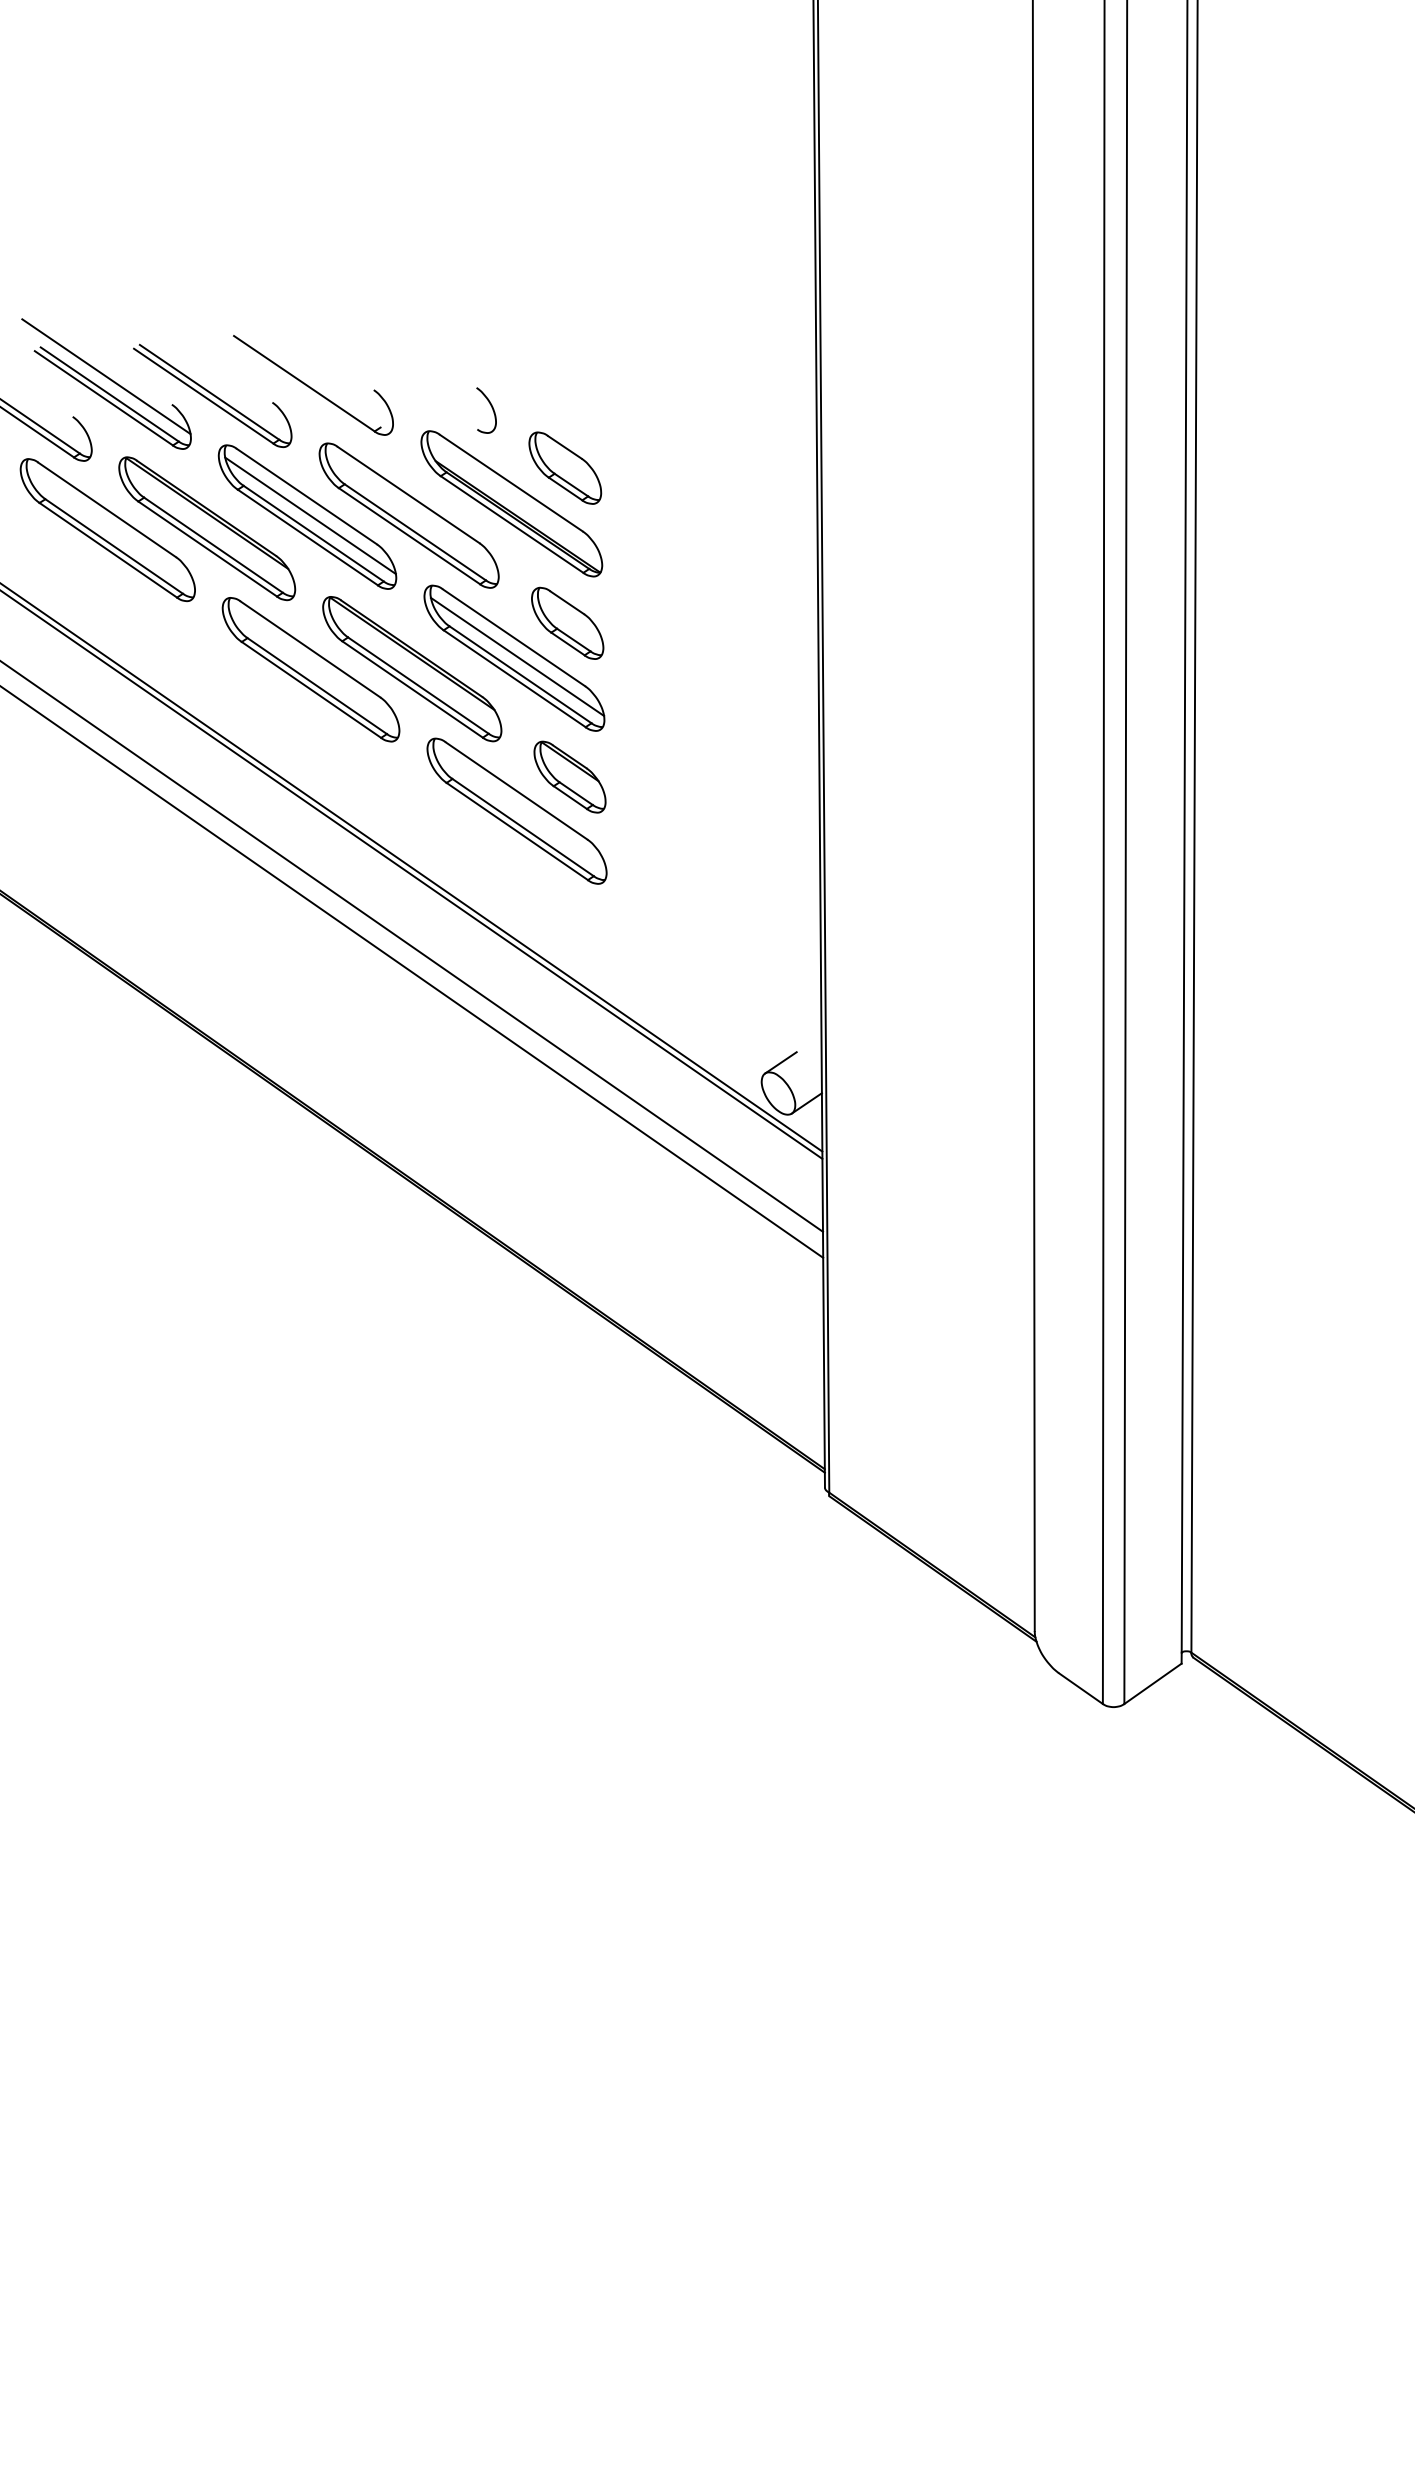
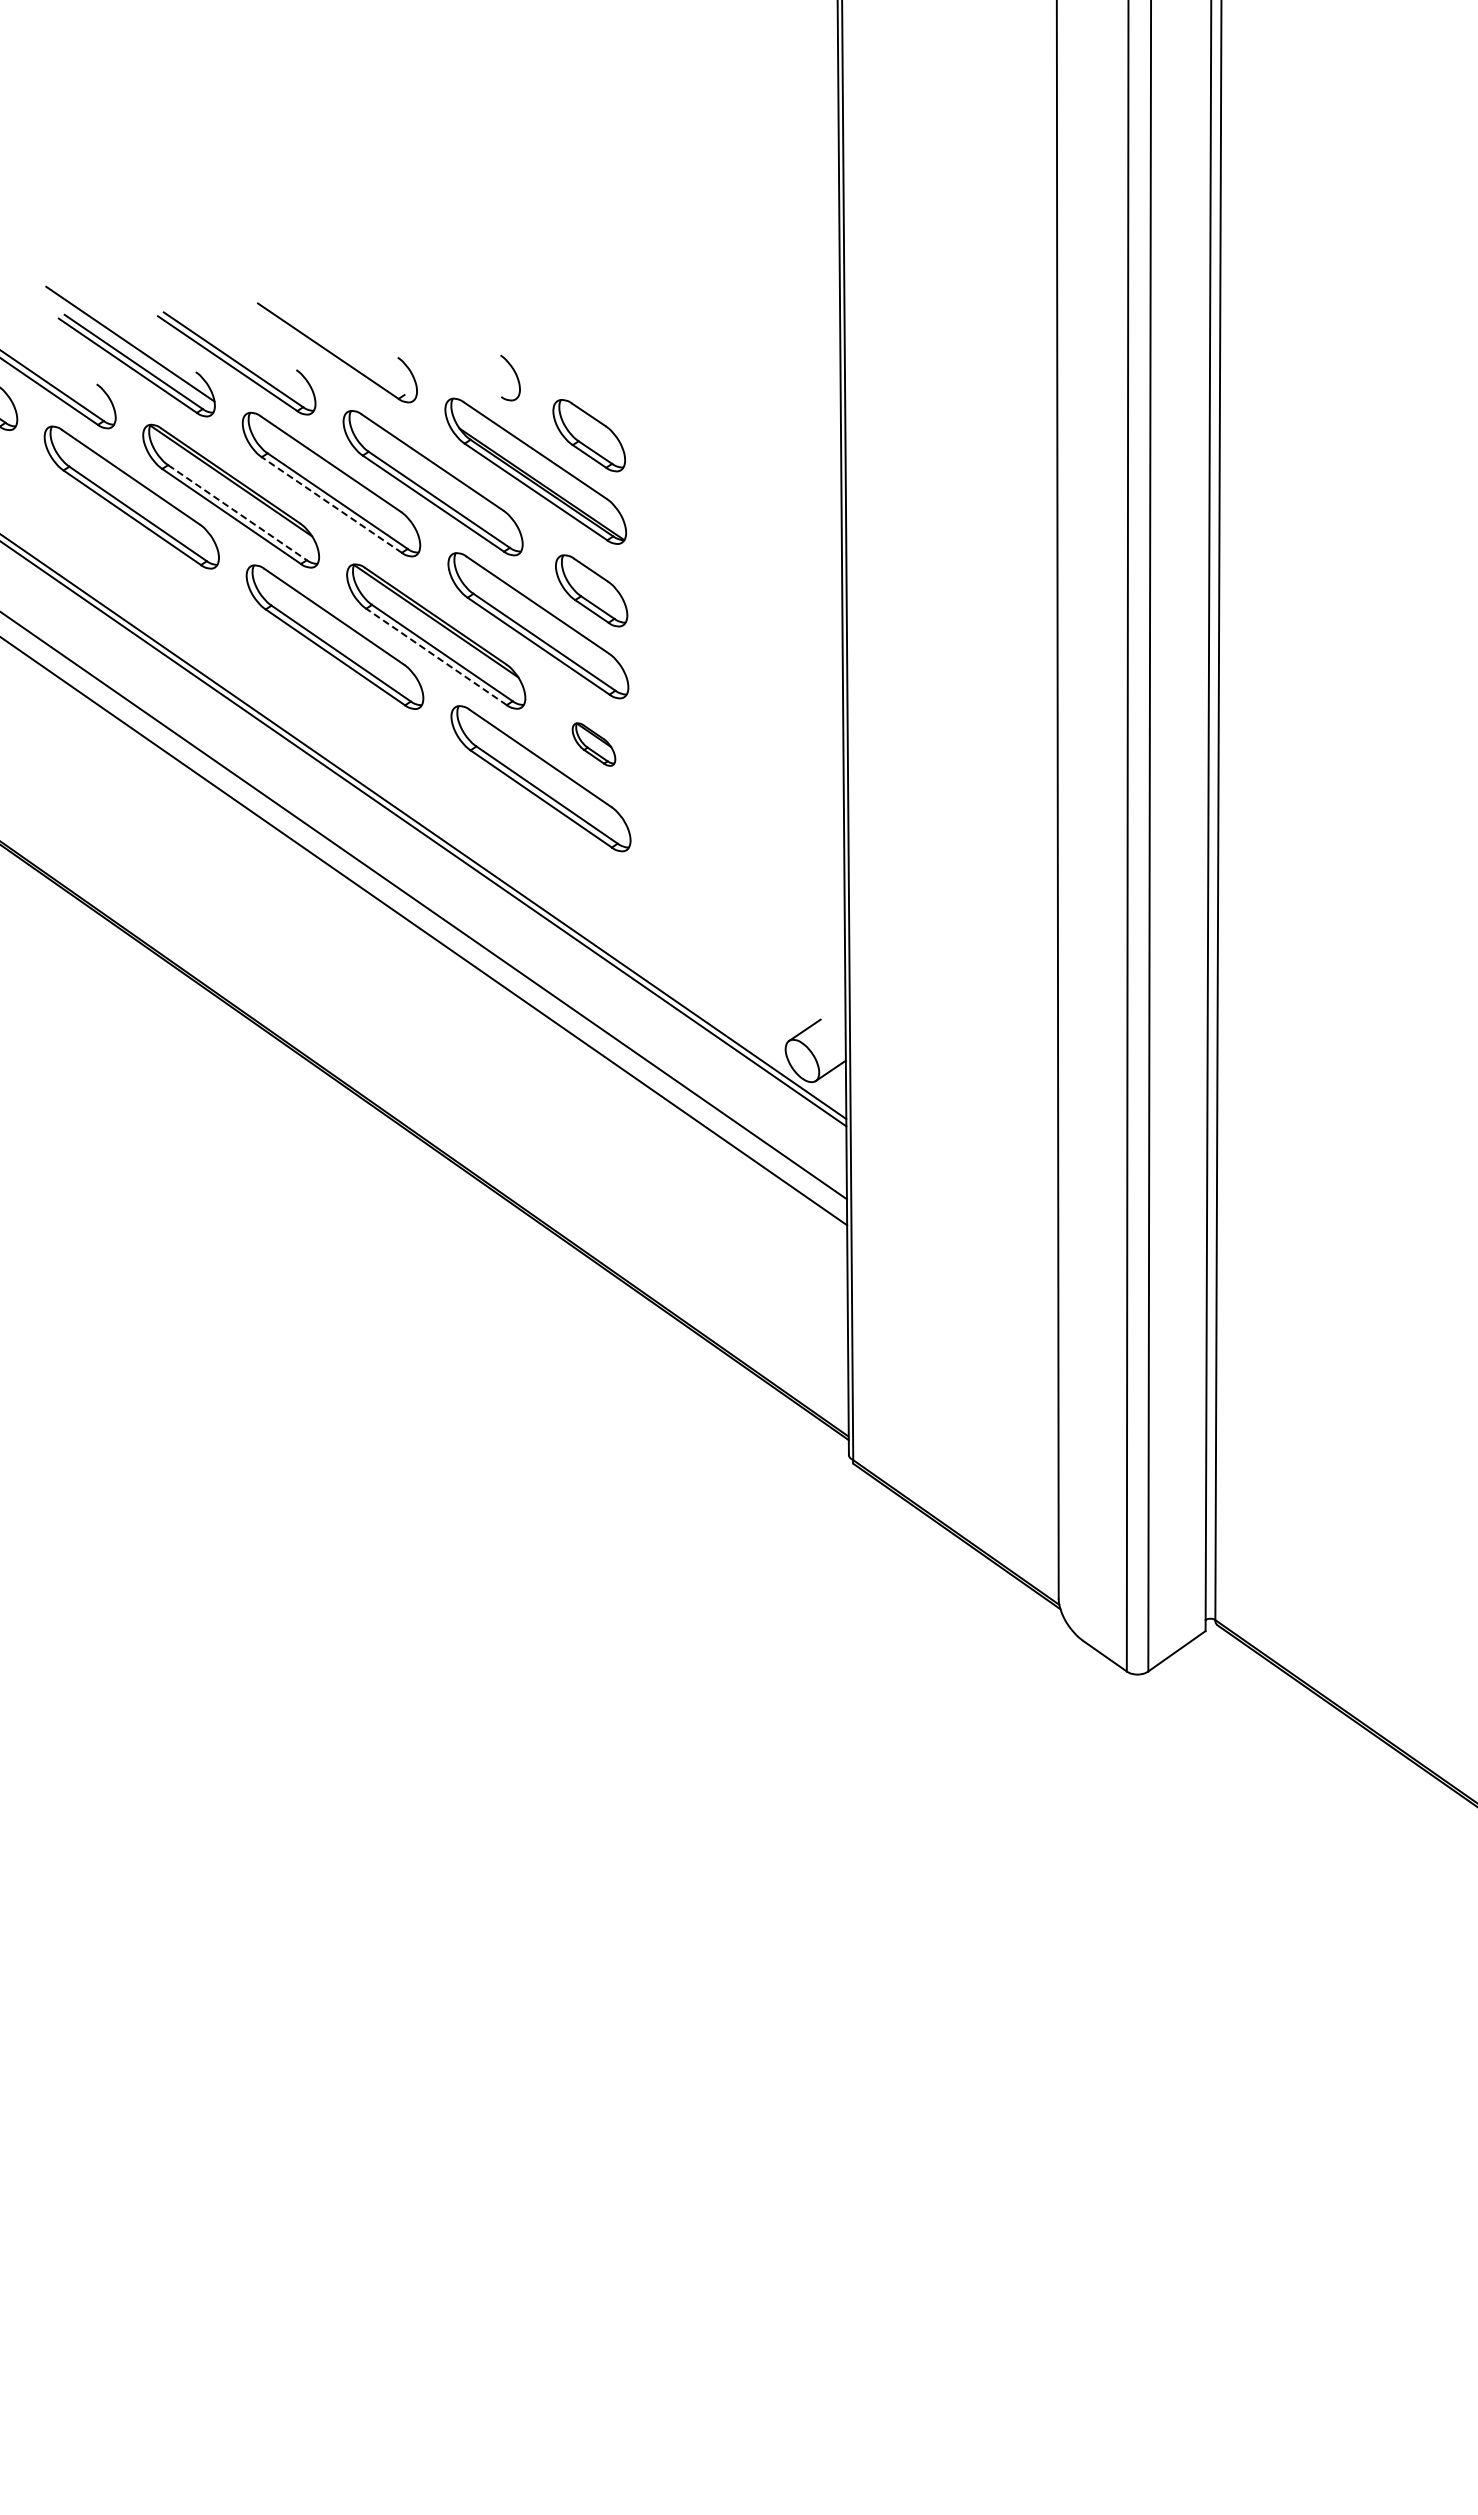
line: (310, 516) -> (334, 483), removed
line: (307, 538) -> (331, 505), solid -> dashed
line: (213, 545) -> (237, 512), solid -> dashed
line: (517, 657) -> (541, 624), removed
line: (412, 689) -> (436, 656), solid -> dashed
part: (569, 777) -> (593, 744), size x0.6

